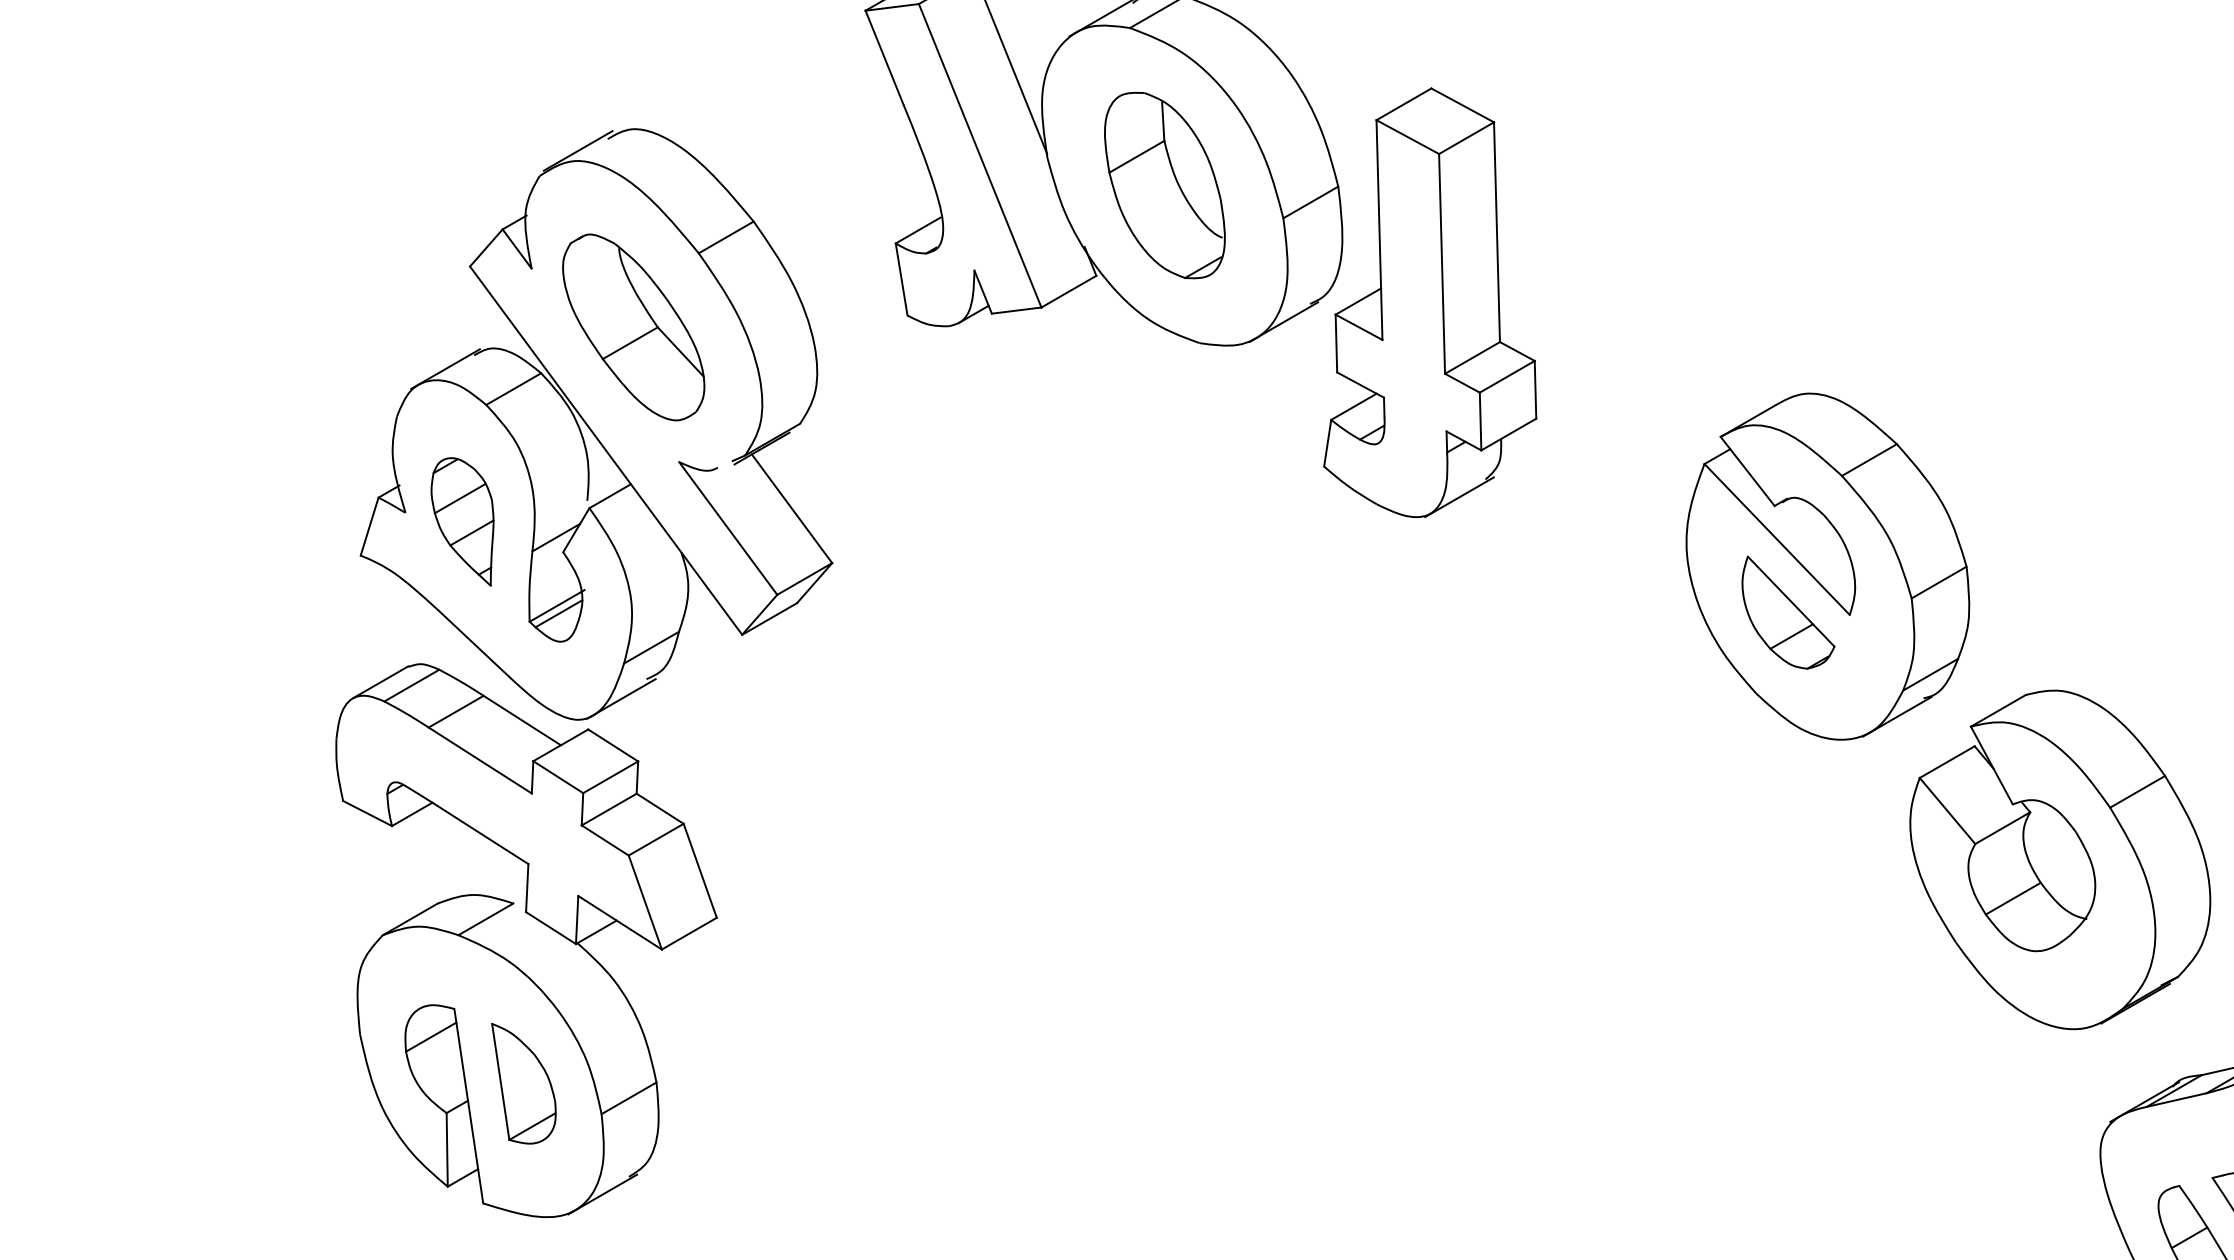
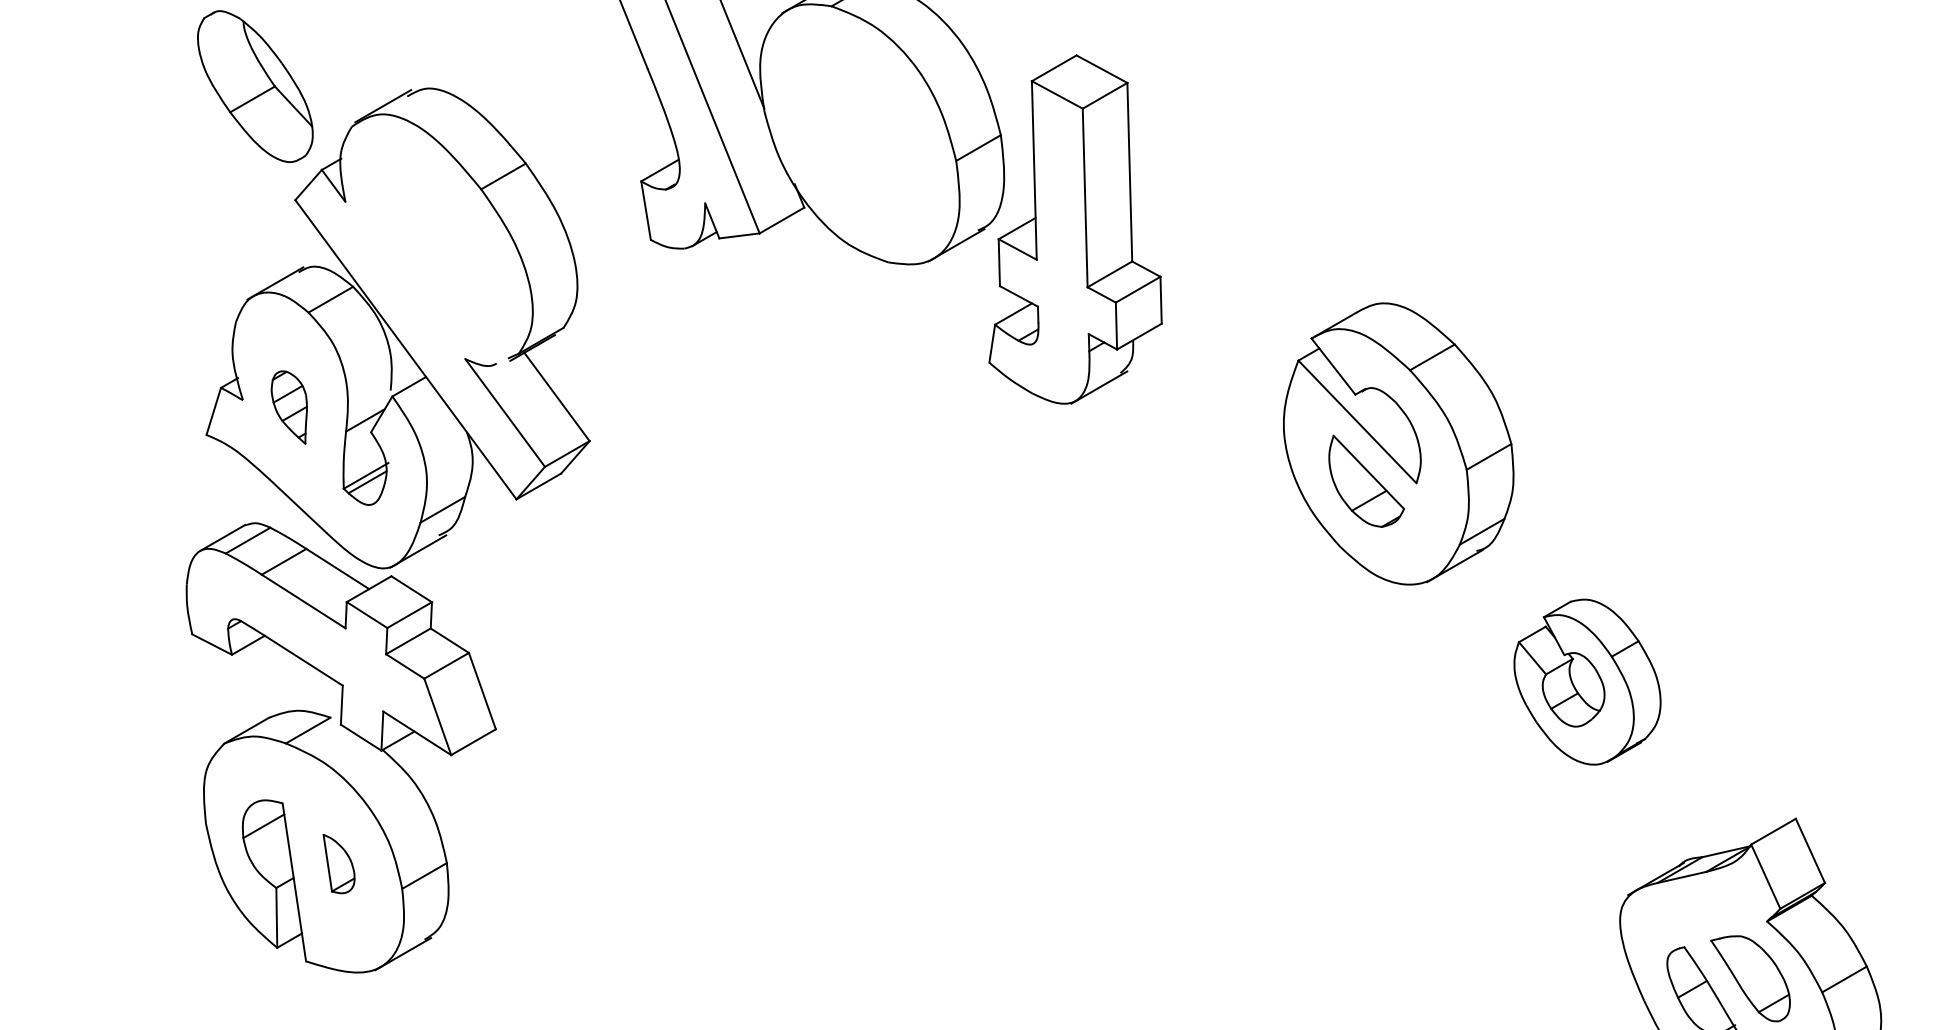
part: (1164, 185) -> (859, 134), removed
part: (633, 327) -> (255, 86), moved
part: (462, 521) -> (289, 407), size x0.7
part: (2060, 858) -> (1587, 681), size x0.6
part: (523, 1082) -> (338, 863), size x0.6

